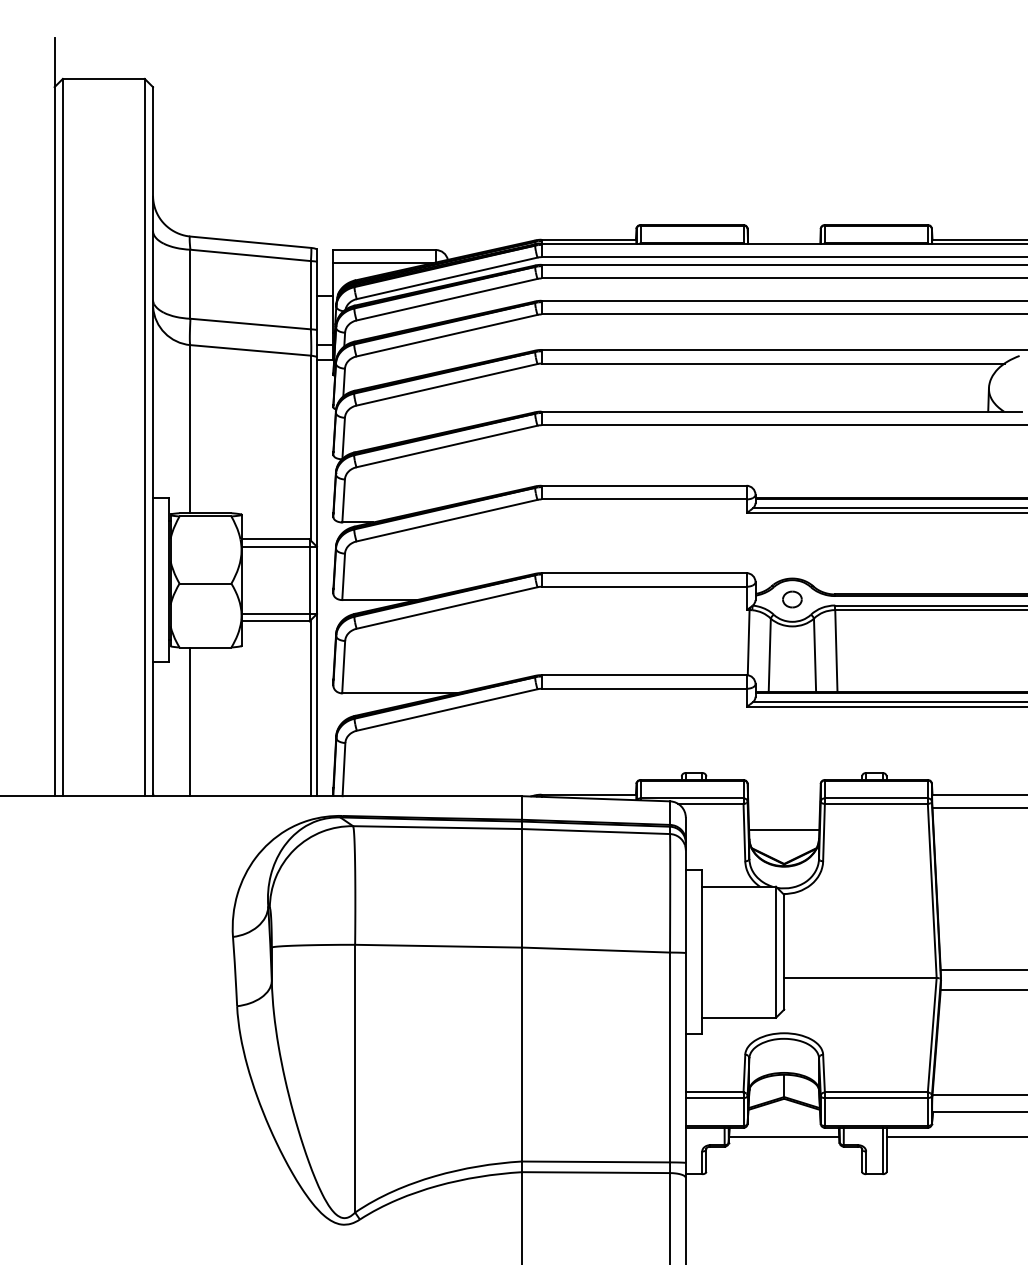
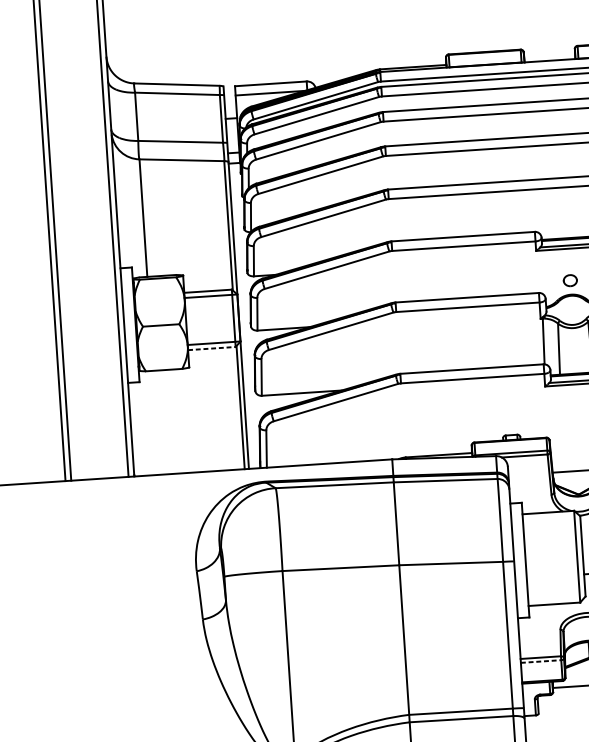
part: (792, 599) -> (570, 280), moved
line: (276, 621) -> (212, 348), solid -> dashed
line: (190, 721) -> (157, 422), removed
line: (714, 1098) -> (540, 661), solid -> dashed

